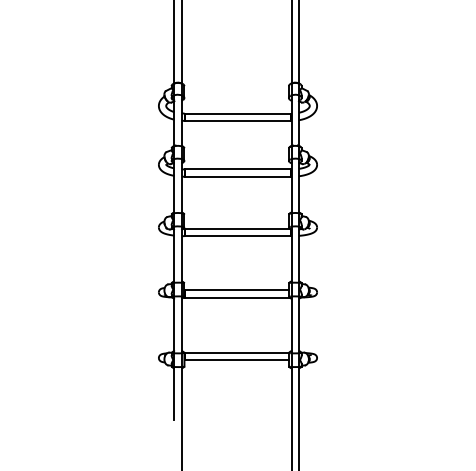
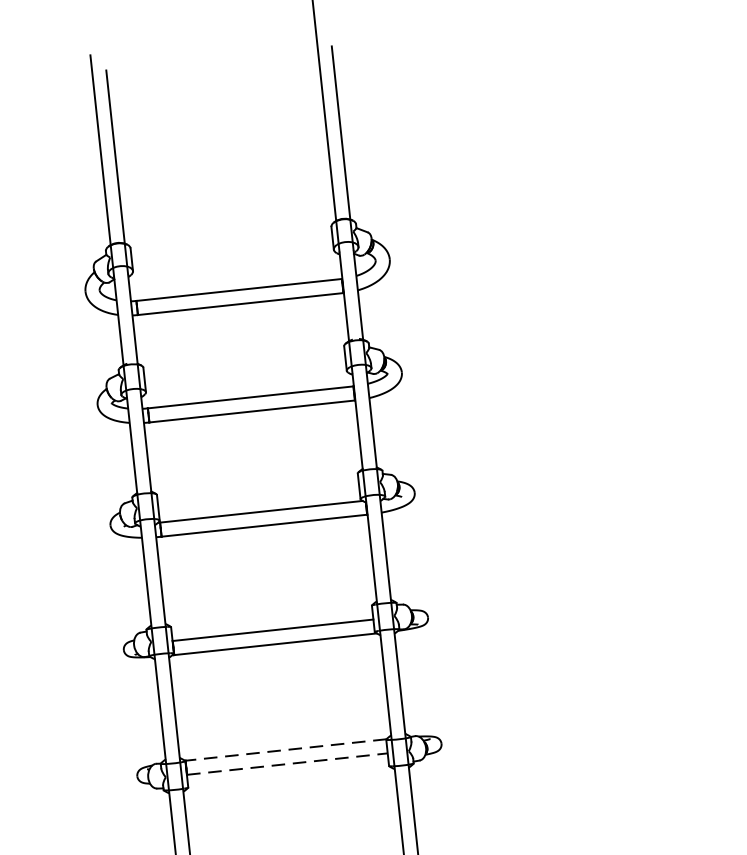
line: (236, 352) -> (285, 749), solid -> dashed
line: (237, 360) -> (288, 764), solid -> dashed

